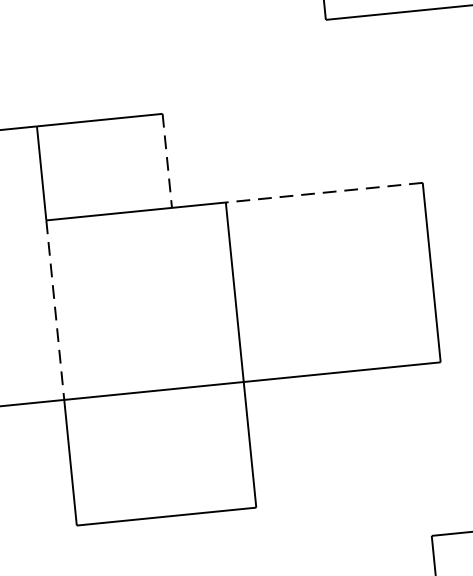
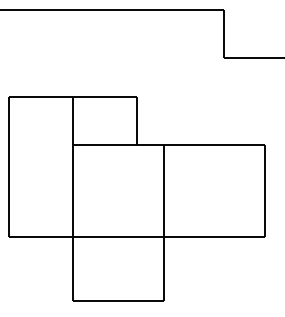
line: (168, 161) -> (137, 121), dashed -> solid
line: (323, 193) -> (214, 145), dashed -> solid
line: (54, 309) -> (72, 190), dashed -> solid

